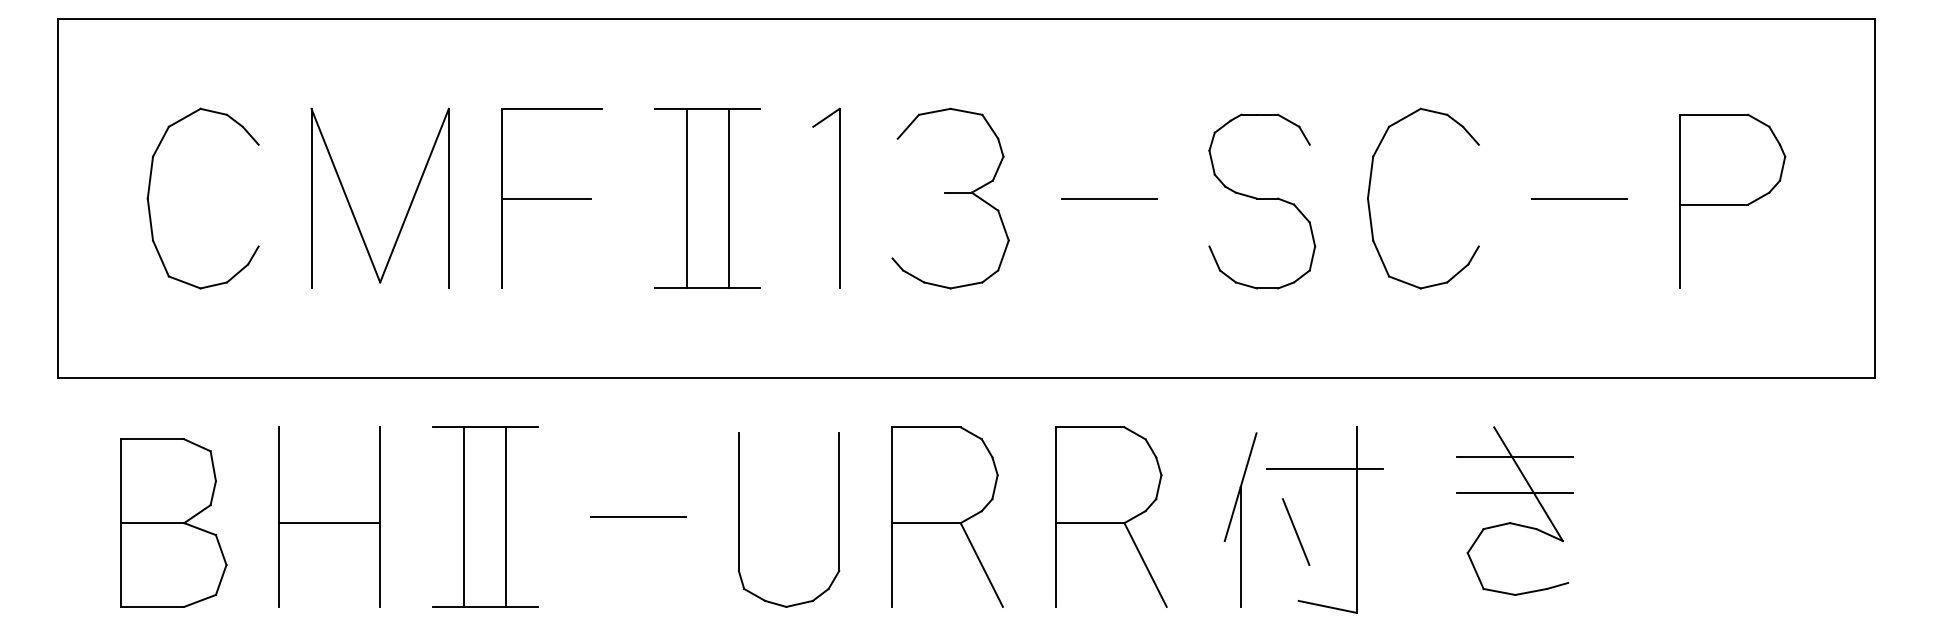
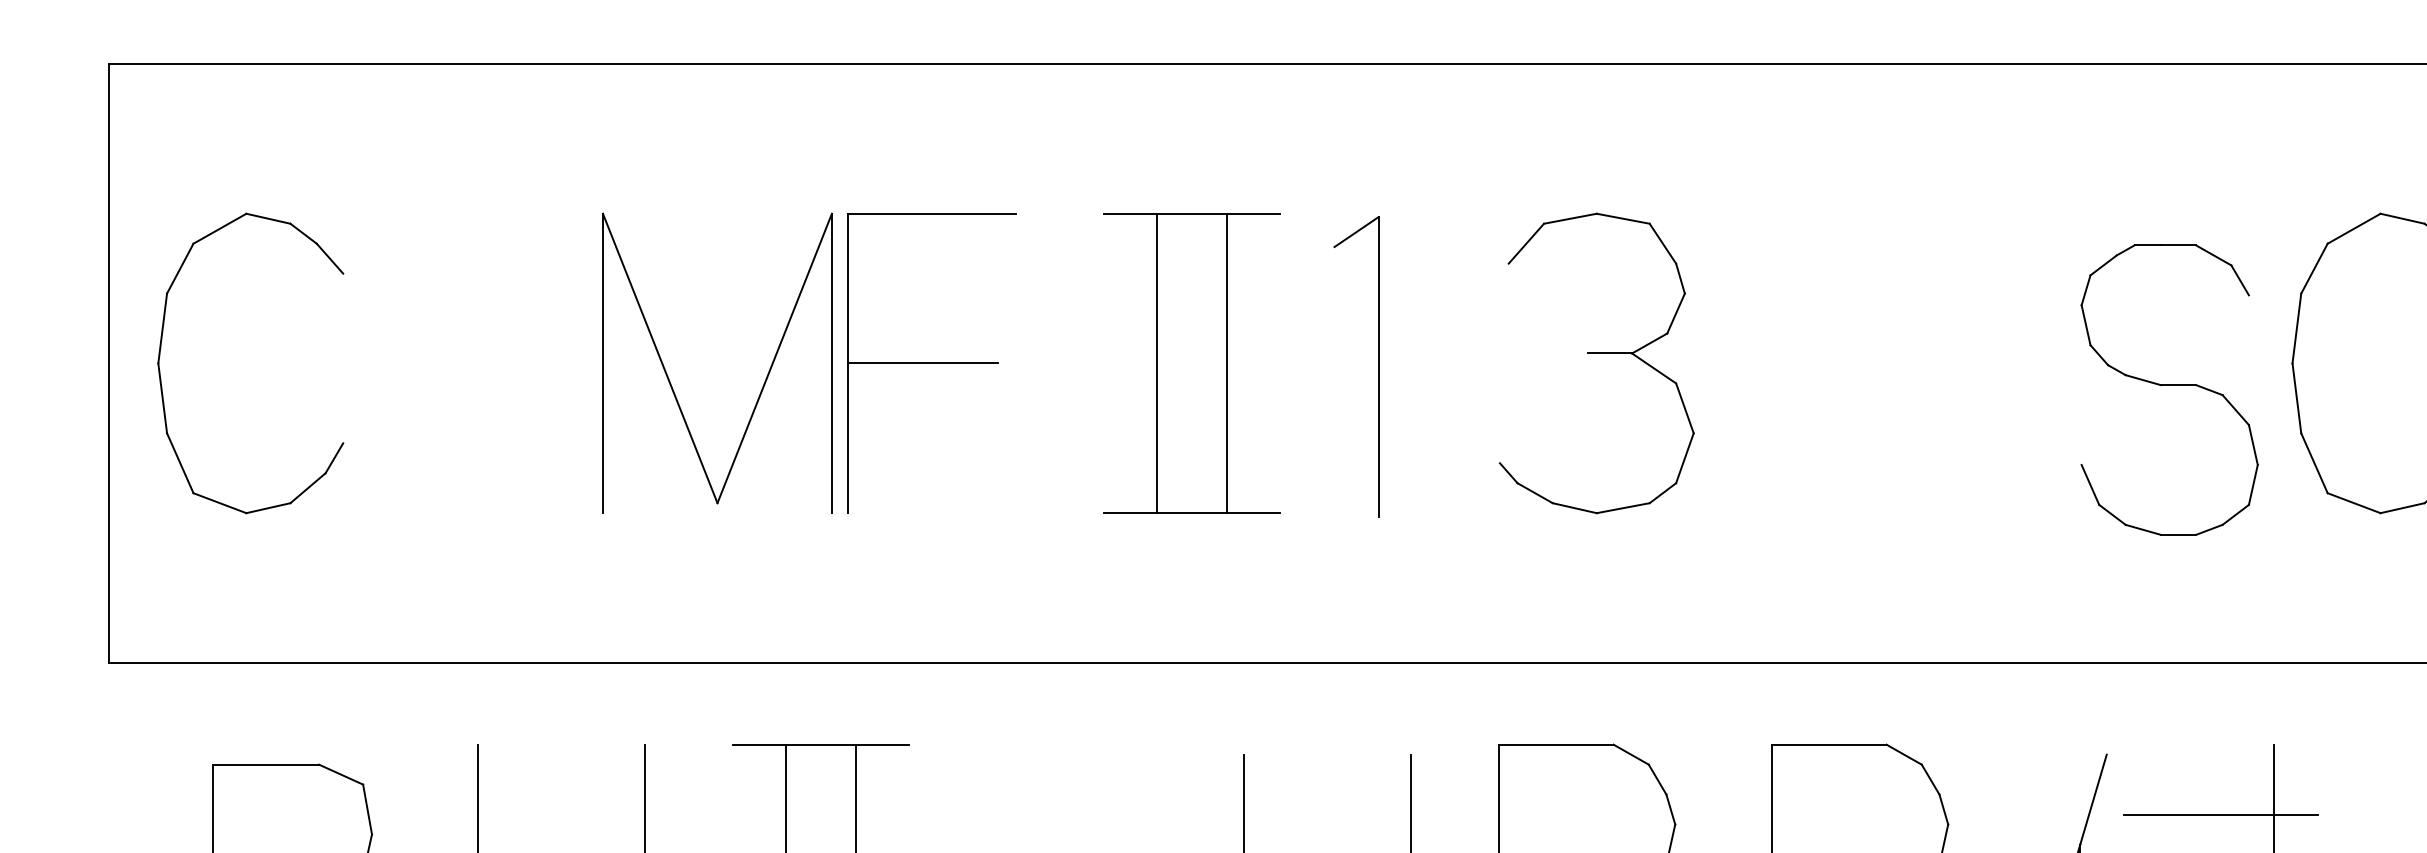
part: (149, 195) -> (161, 358), moved
part: (839, 197) -> (1378, 364), moved
line: (1108, 198) -> (1859, 363), removed
part: (1262, 201) -> (2170, 389), moved
part: (351, 206) -> (669, 376), moved

